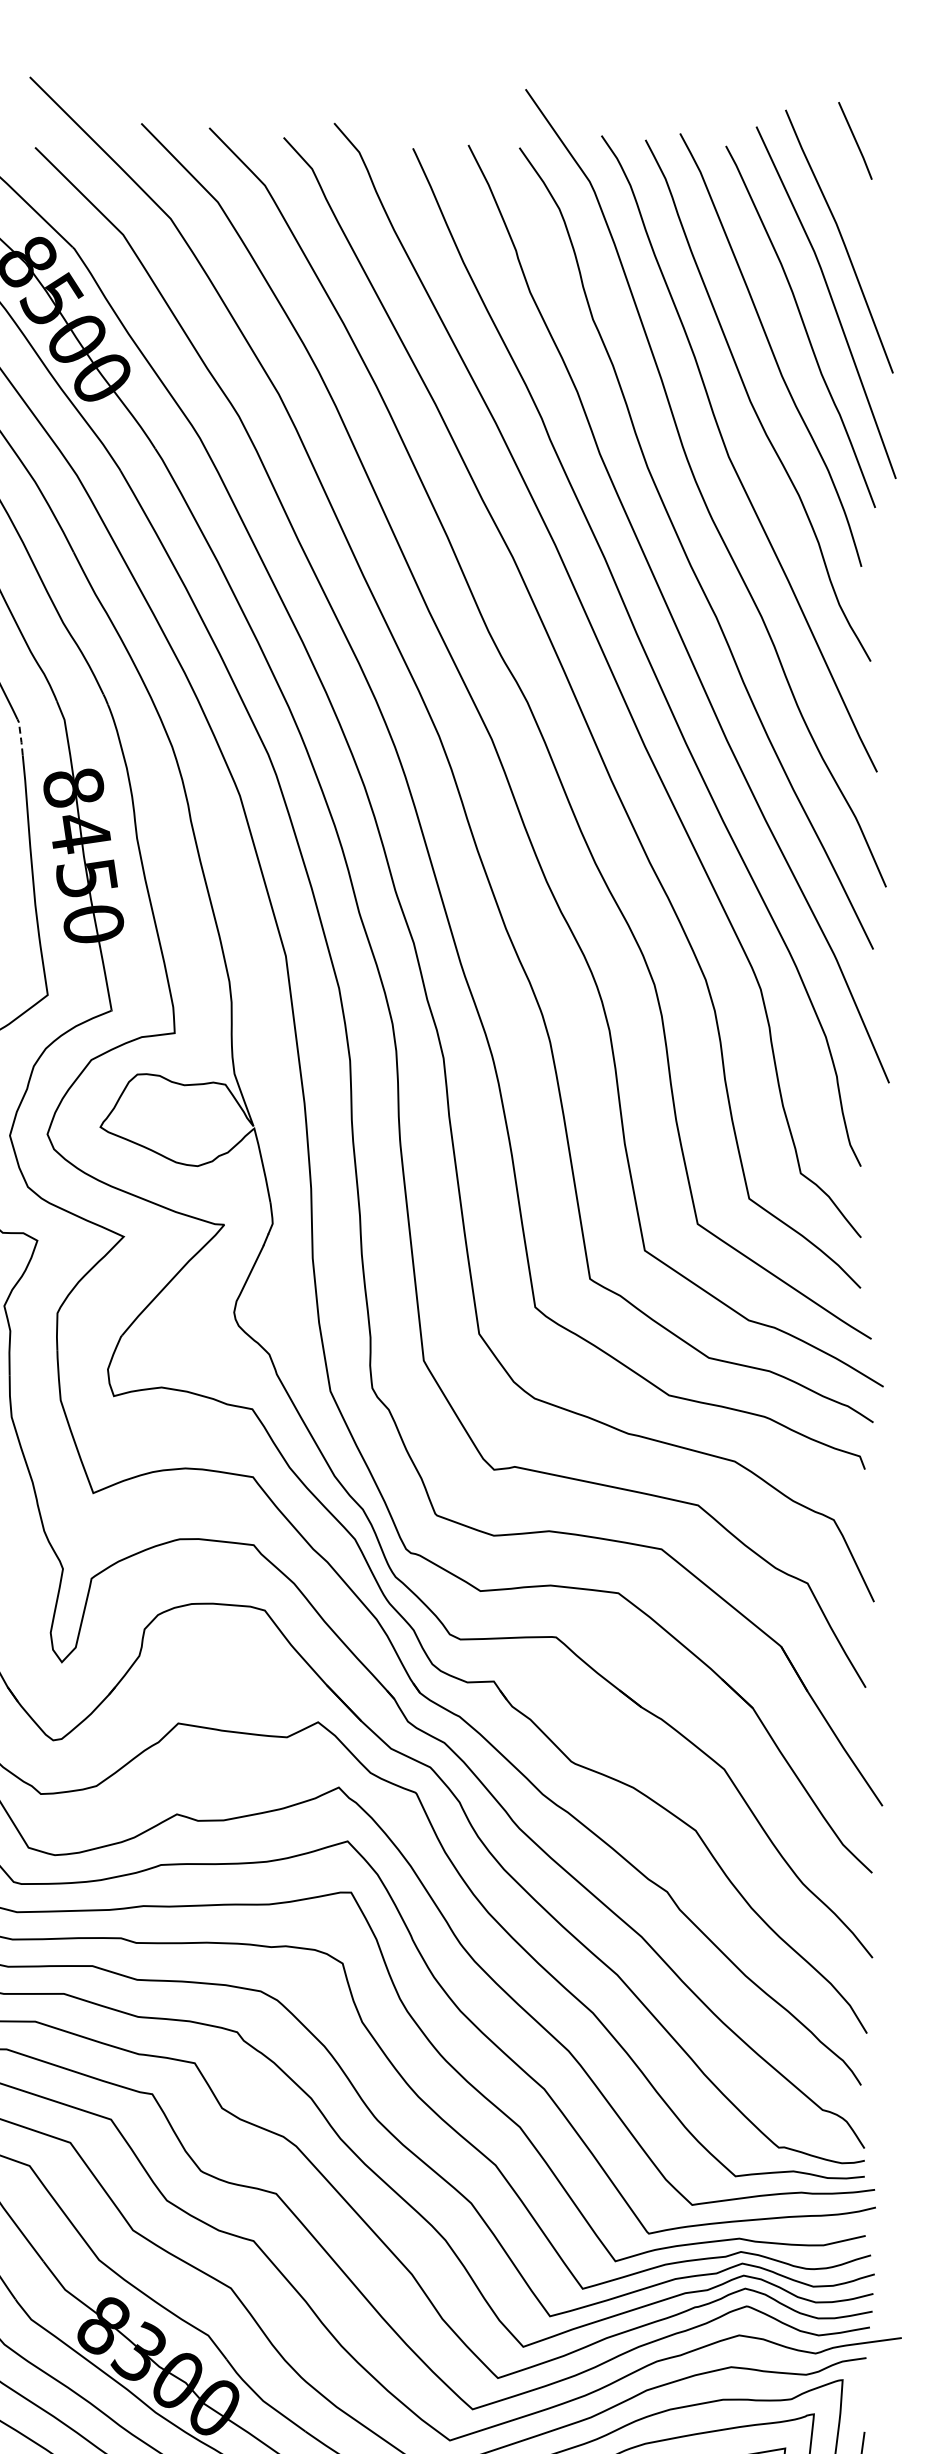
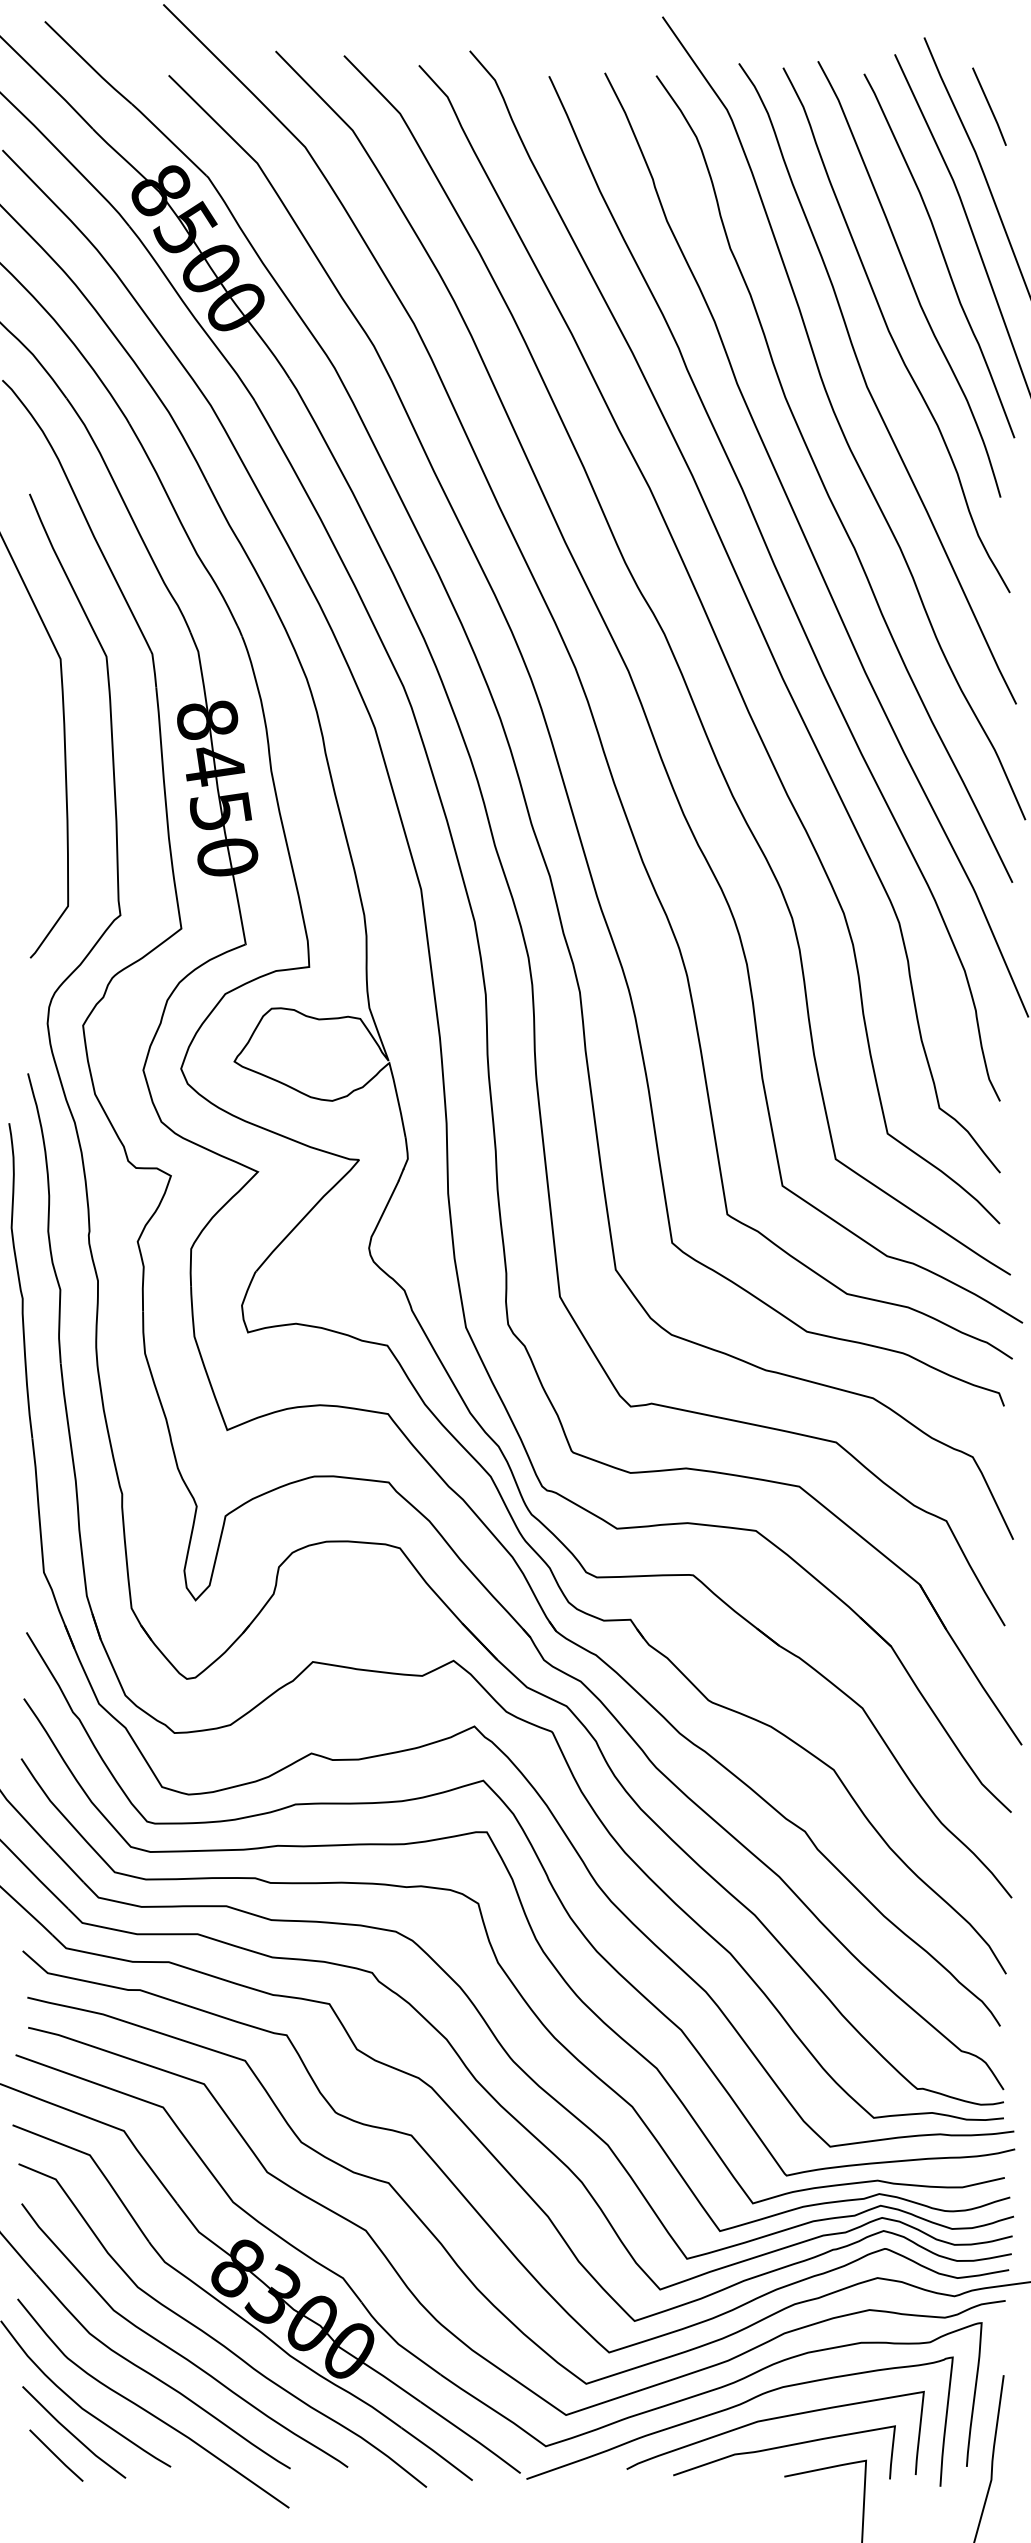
line: (855, 140) -> (989, 106), moved
line: (21, 736) -> (154, 668), dashed -> solid

